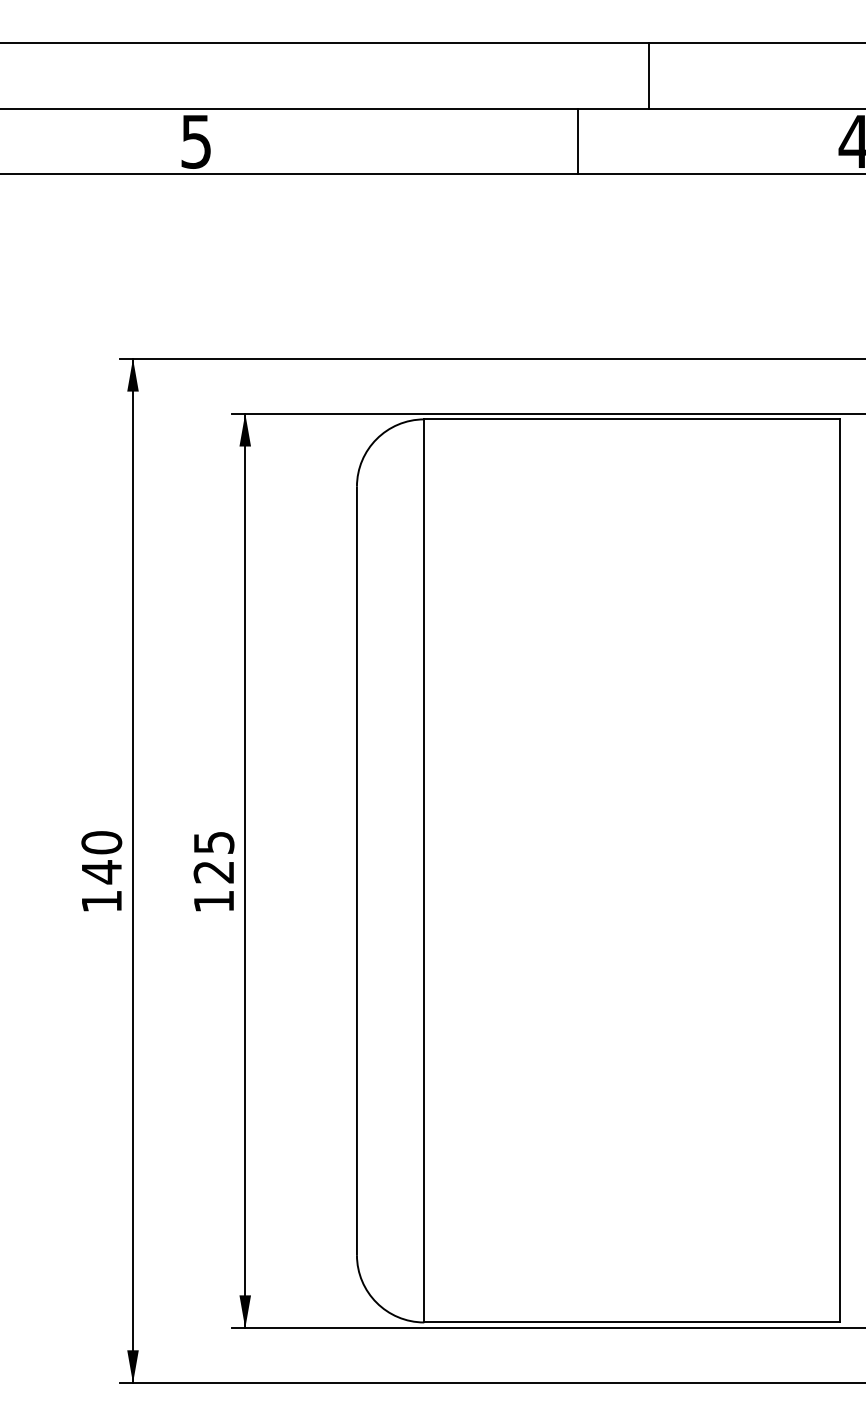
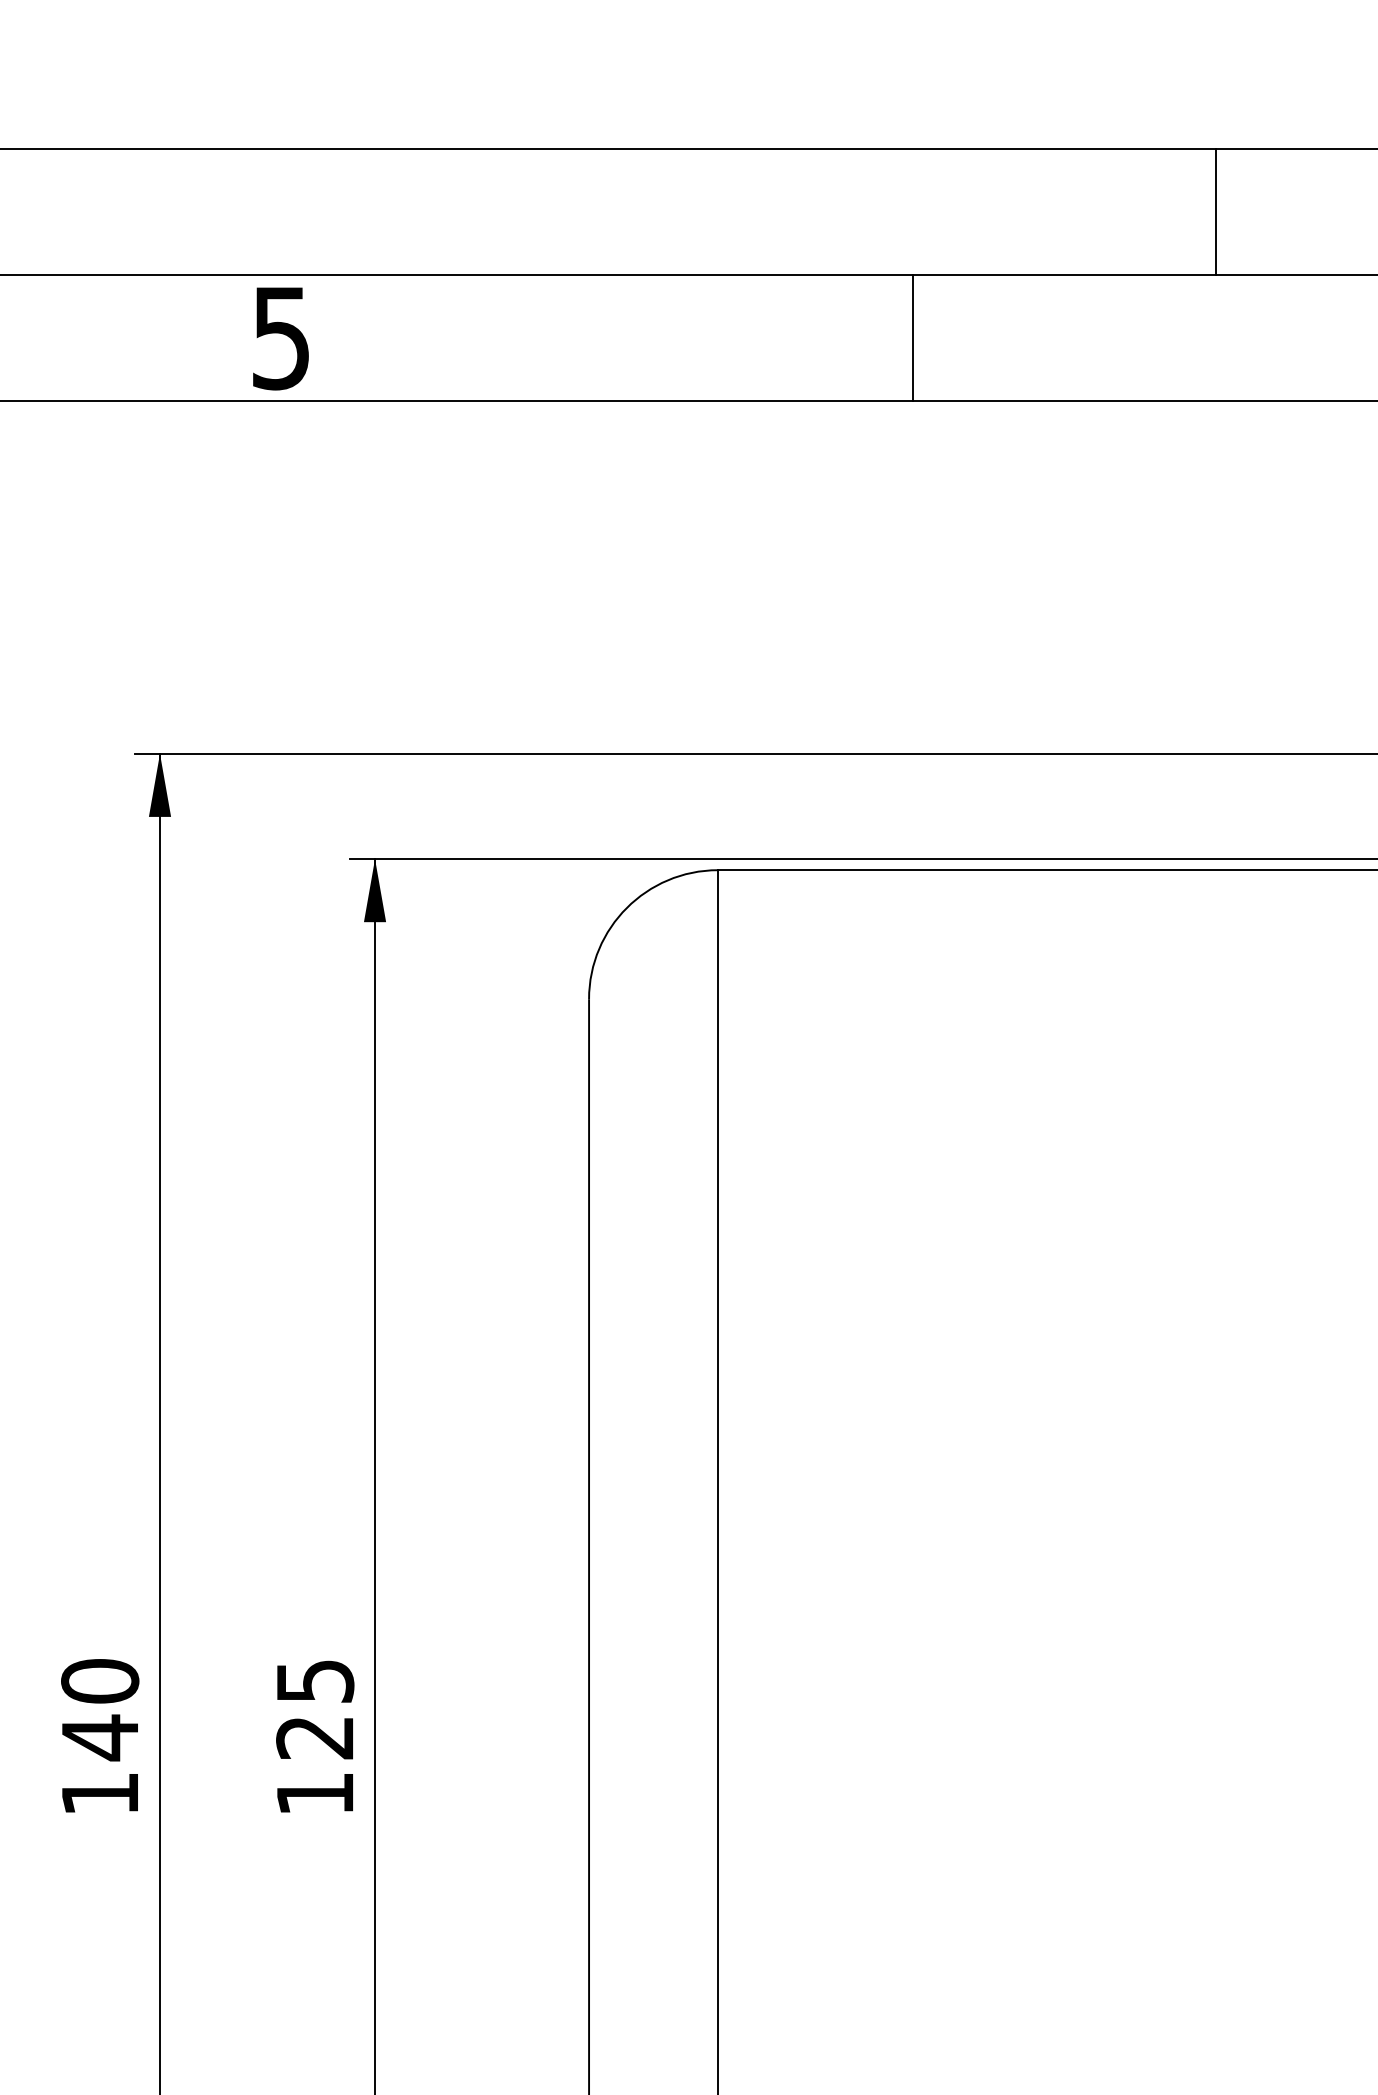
line: (649, 75) -> (1216, 211), moved
line: (577, 141) -> (911, 337), moved

